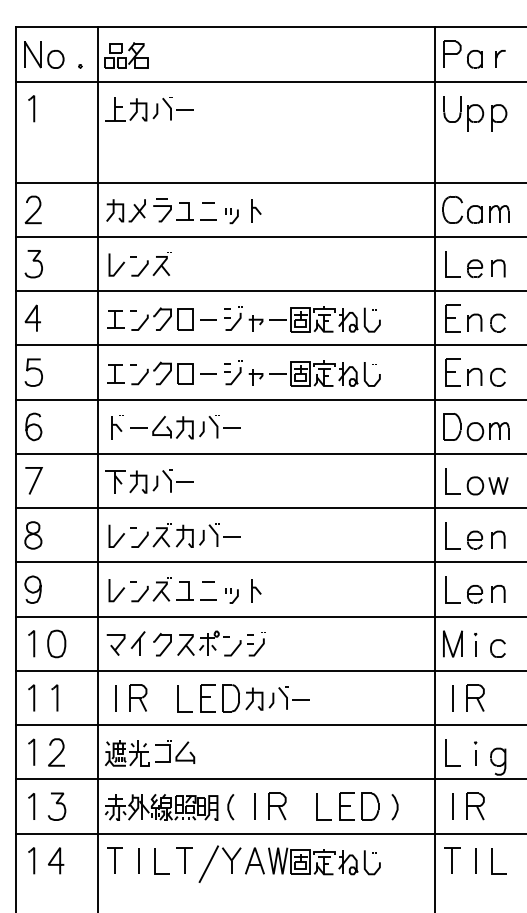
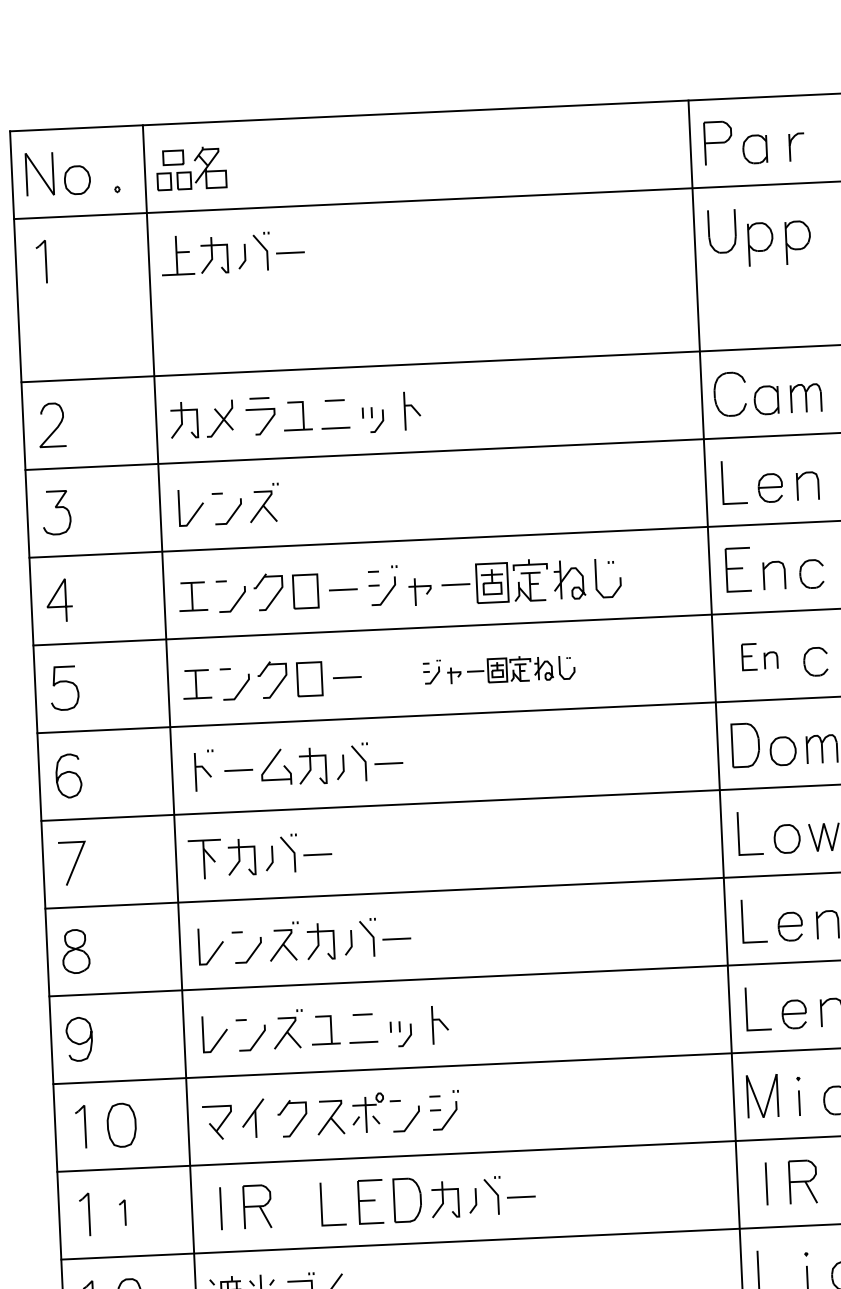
part: (463, 372) -> (759, 656), size x0.6
part: (302, 373) -> (499, 669), size x0.6
part: (54, 697) -> (122, 1212), size x0.6

